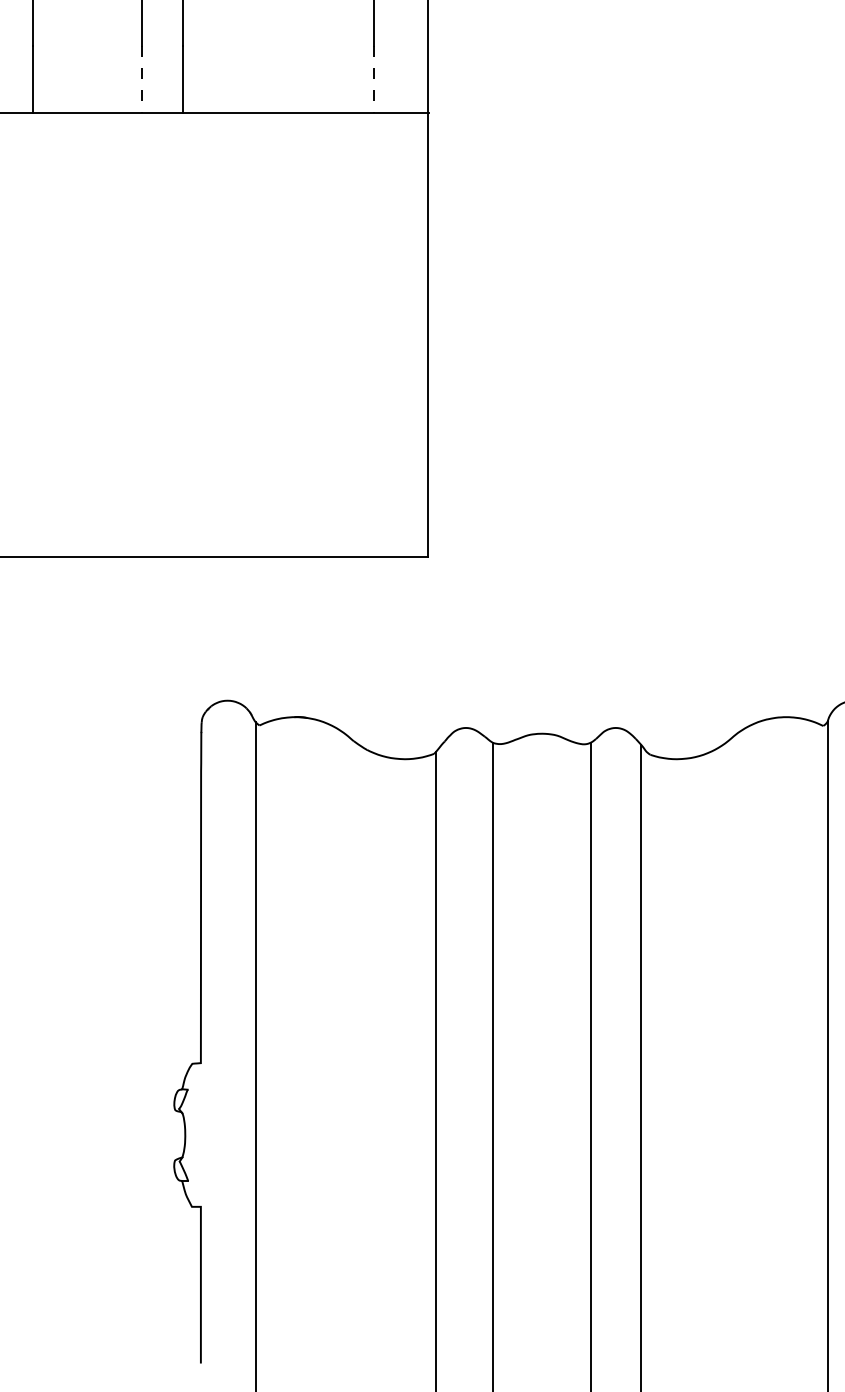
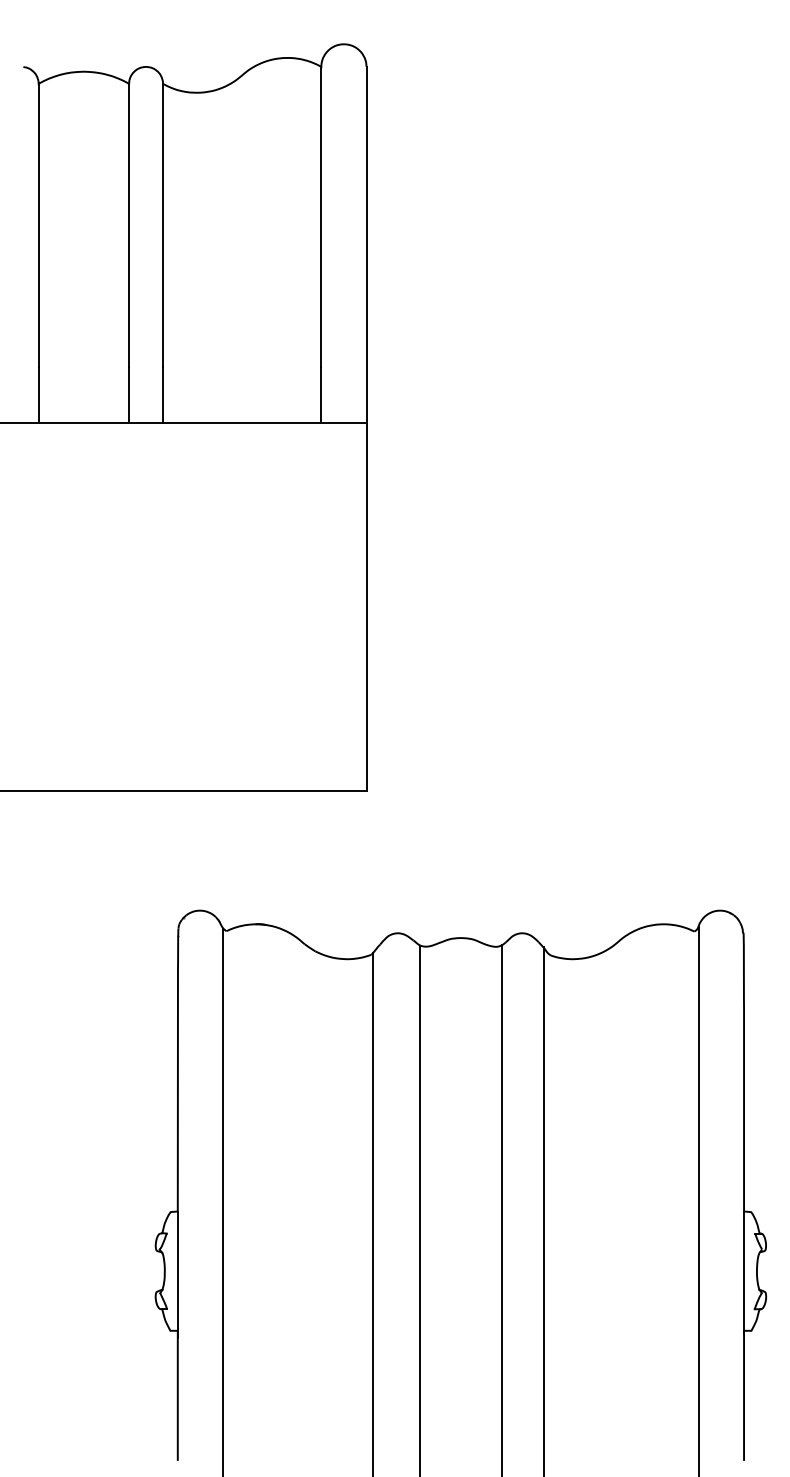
line: (142, 80) -> (129, 395), dashed -> solid
line: (373, 80) -> (321, 395), dashed -> solid
line: (200, 1139) -> (177, 1274), added

